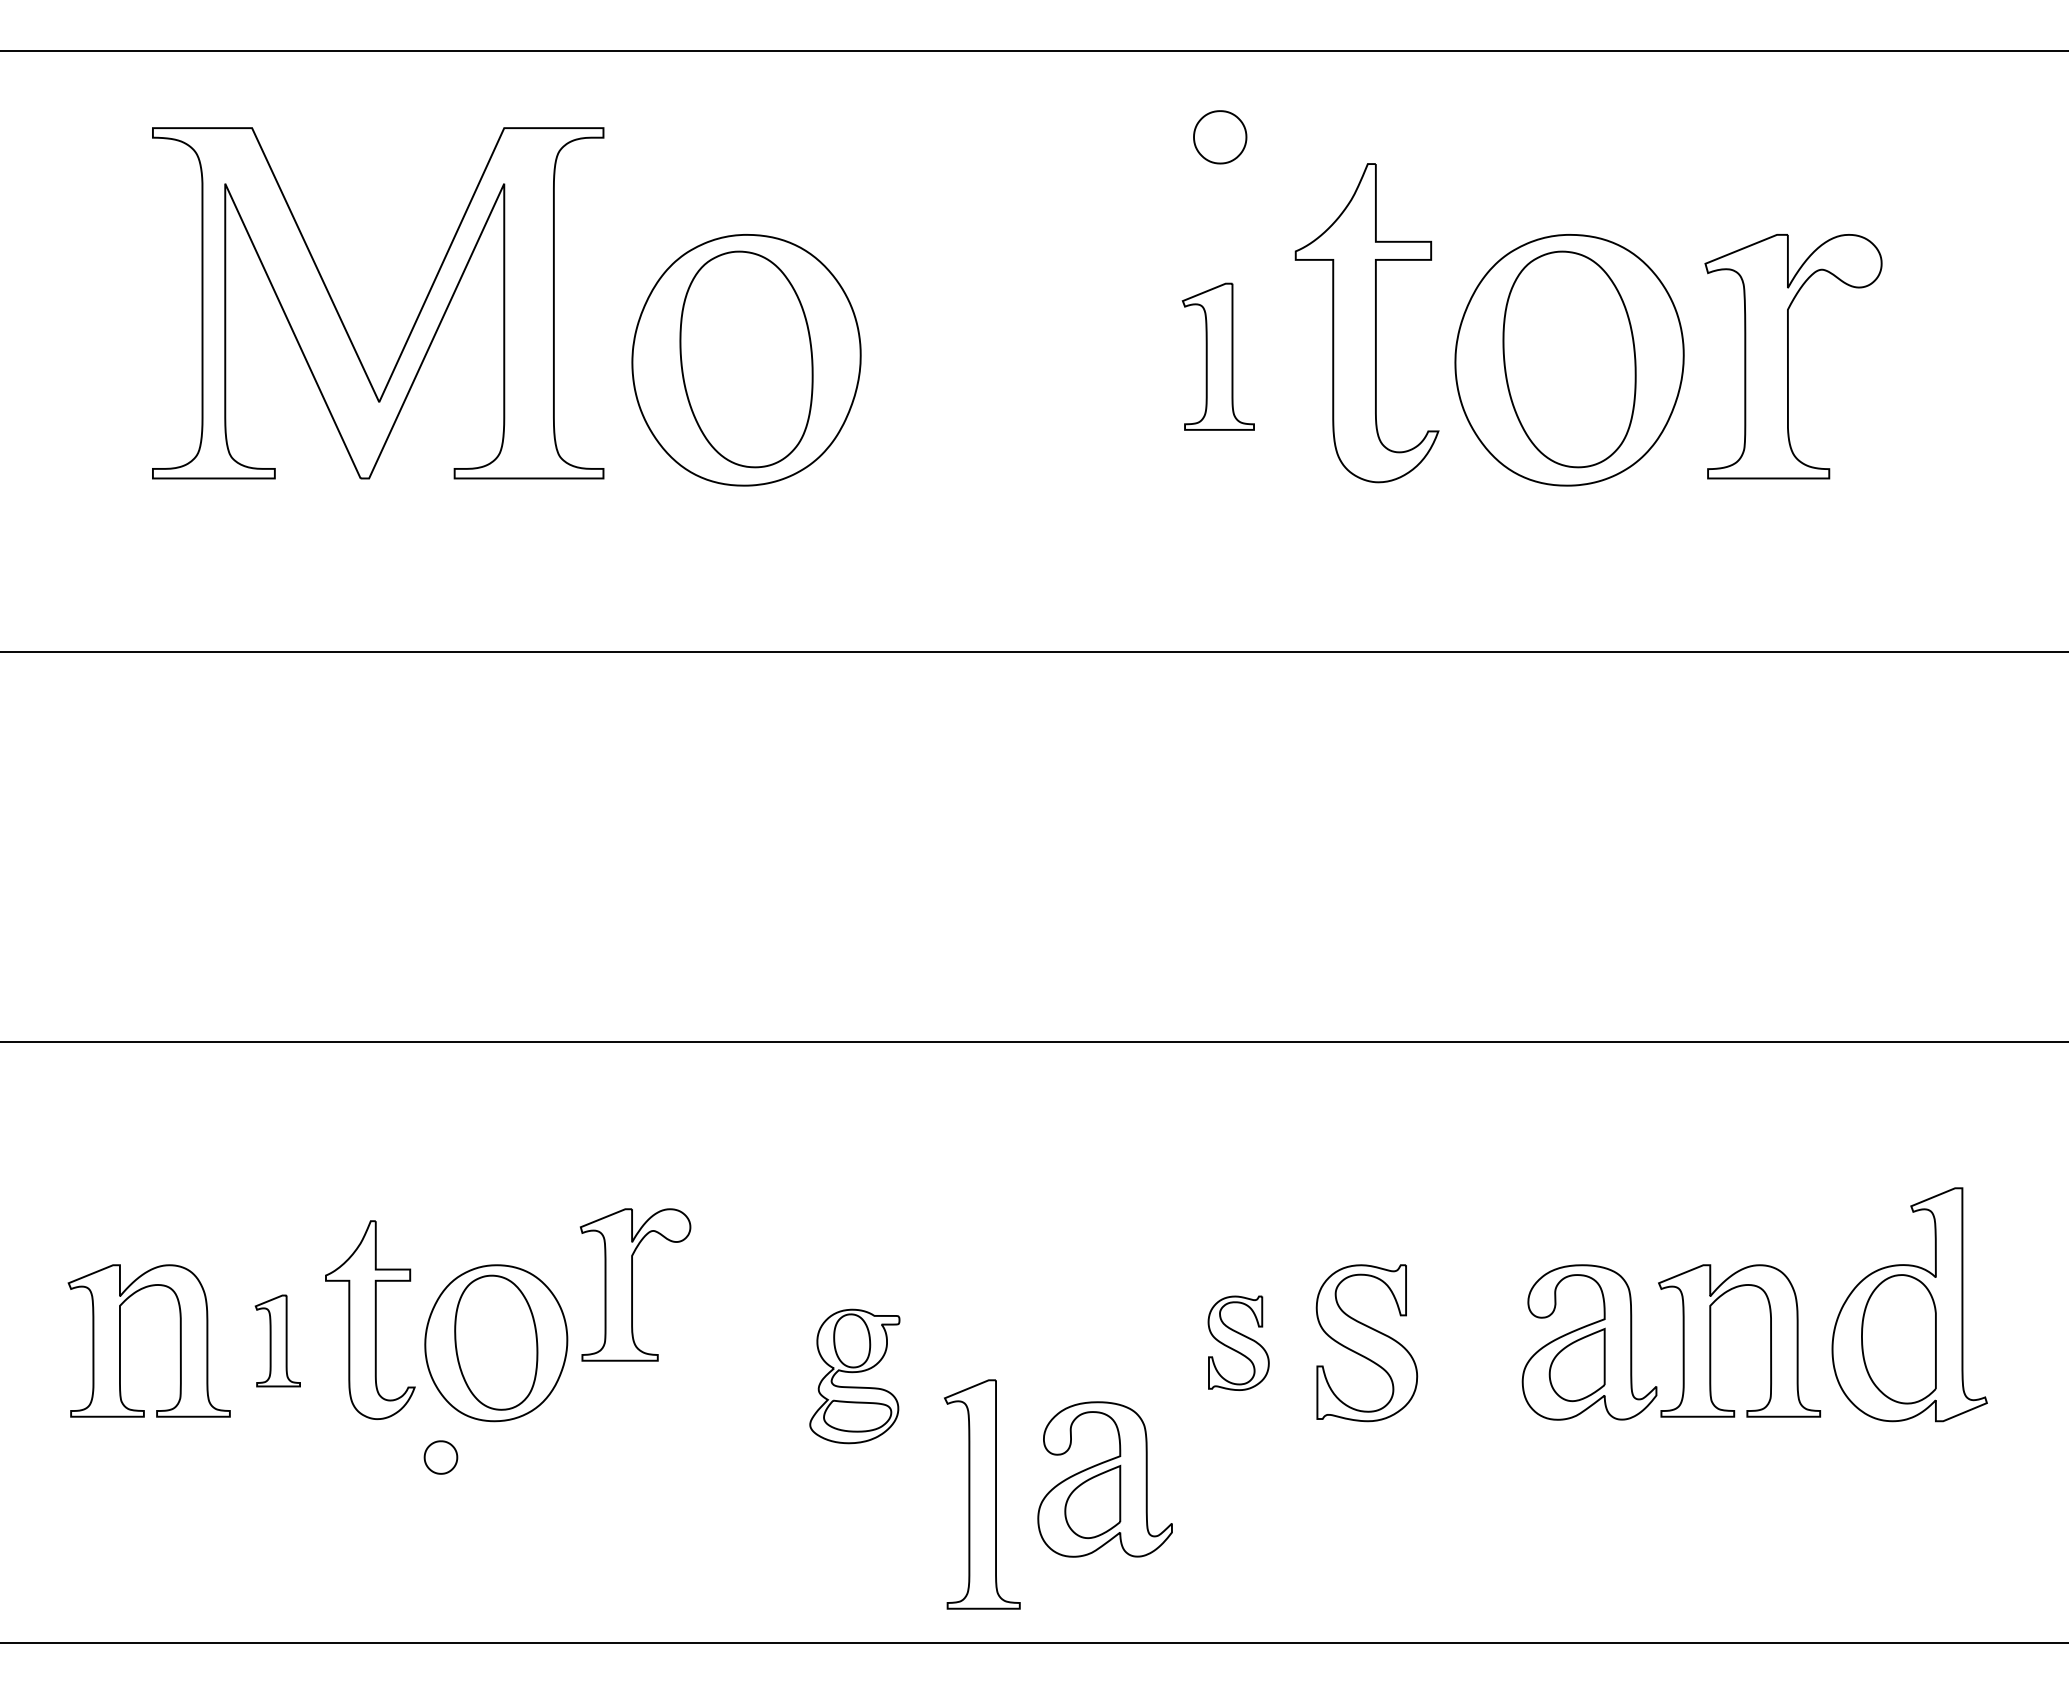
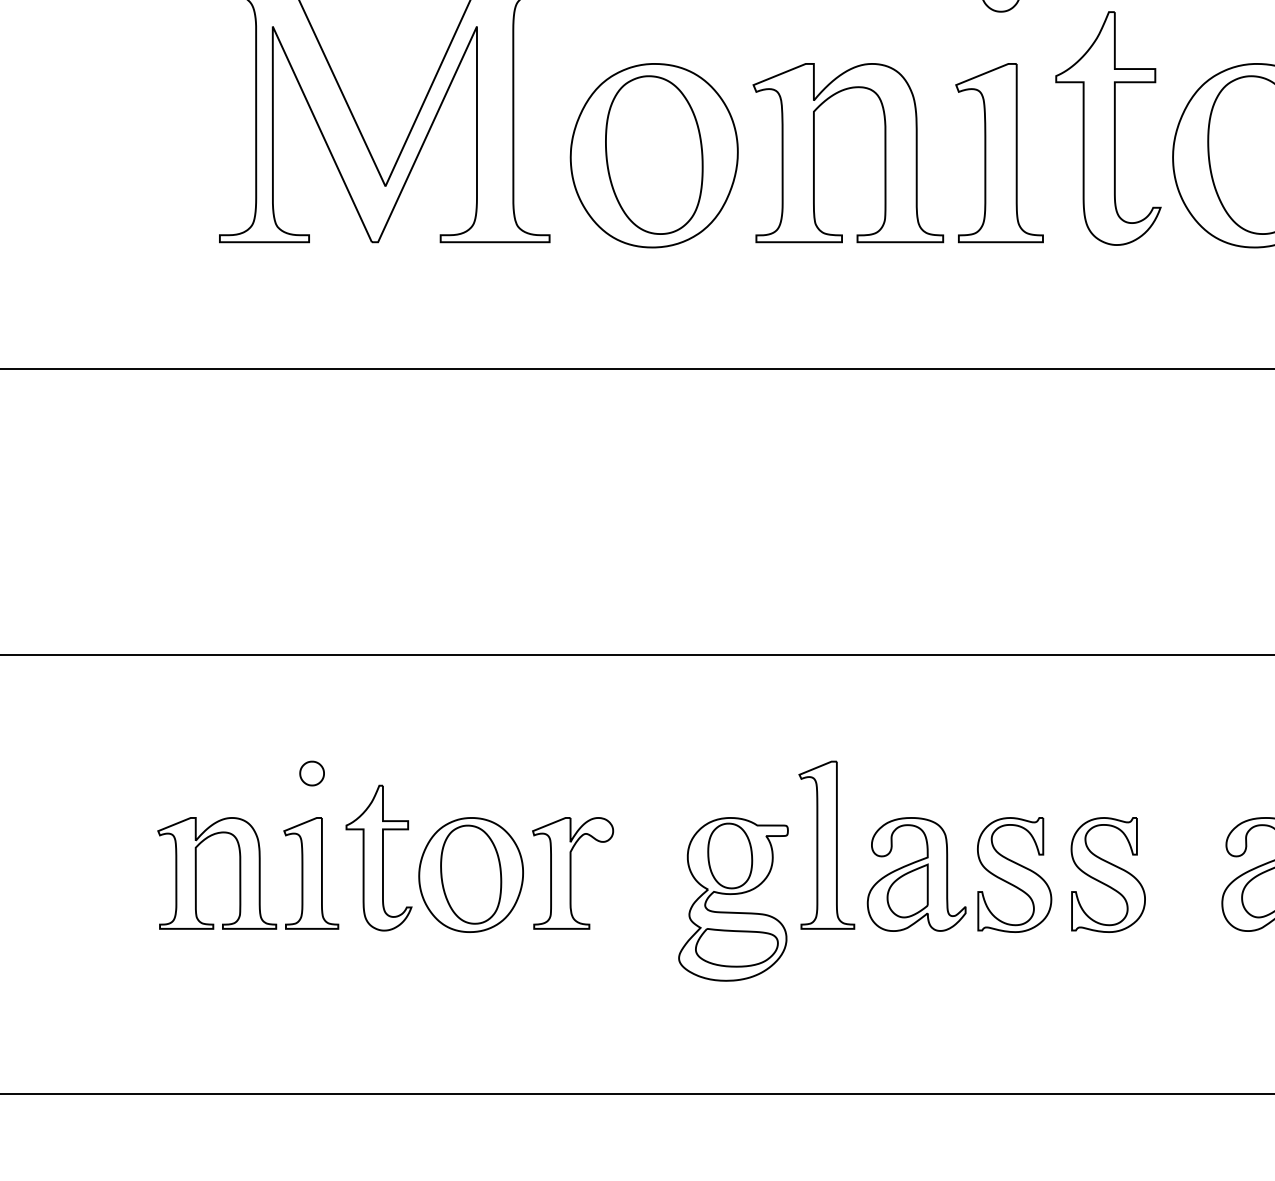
part: (965, 356) -> (814, 152), added
part: (1218, 356) -> (999, 152), size x1.67
part: (635, 1284) -> (573, 873), moved
part: (277, 1340) -> (311, 873), size x1.67
part: (1238, 1343) -> (1014, 875), size x1.67
part: (854, 1376) -> (733, 899), size x1.67
part: (440, 1457) -> (311, 773), moved
part: (1104, 1479) -> (916, 874), moved
part: (982, 1494) -> (826, 845), moved

